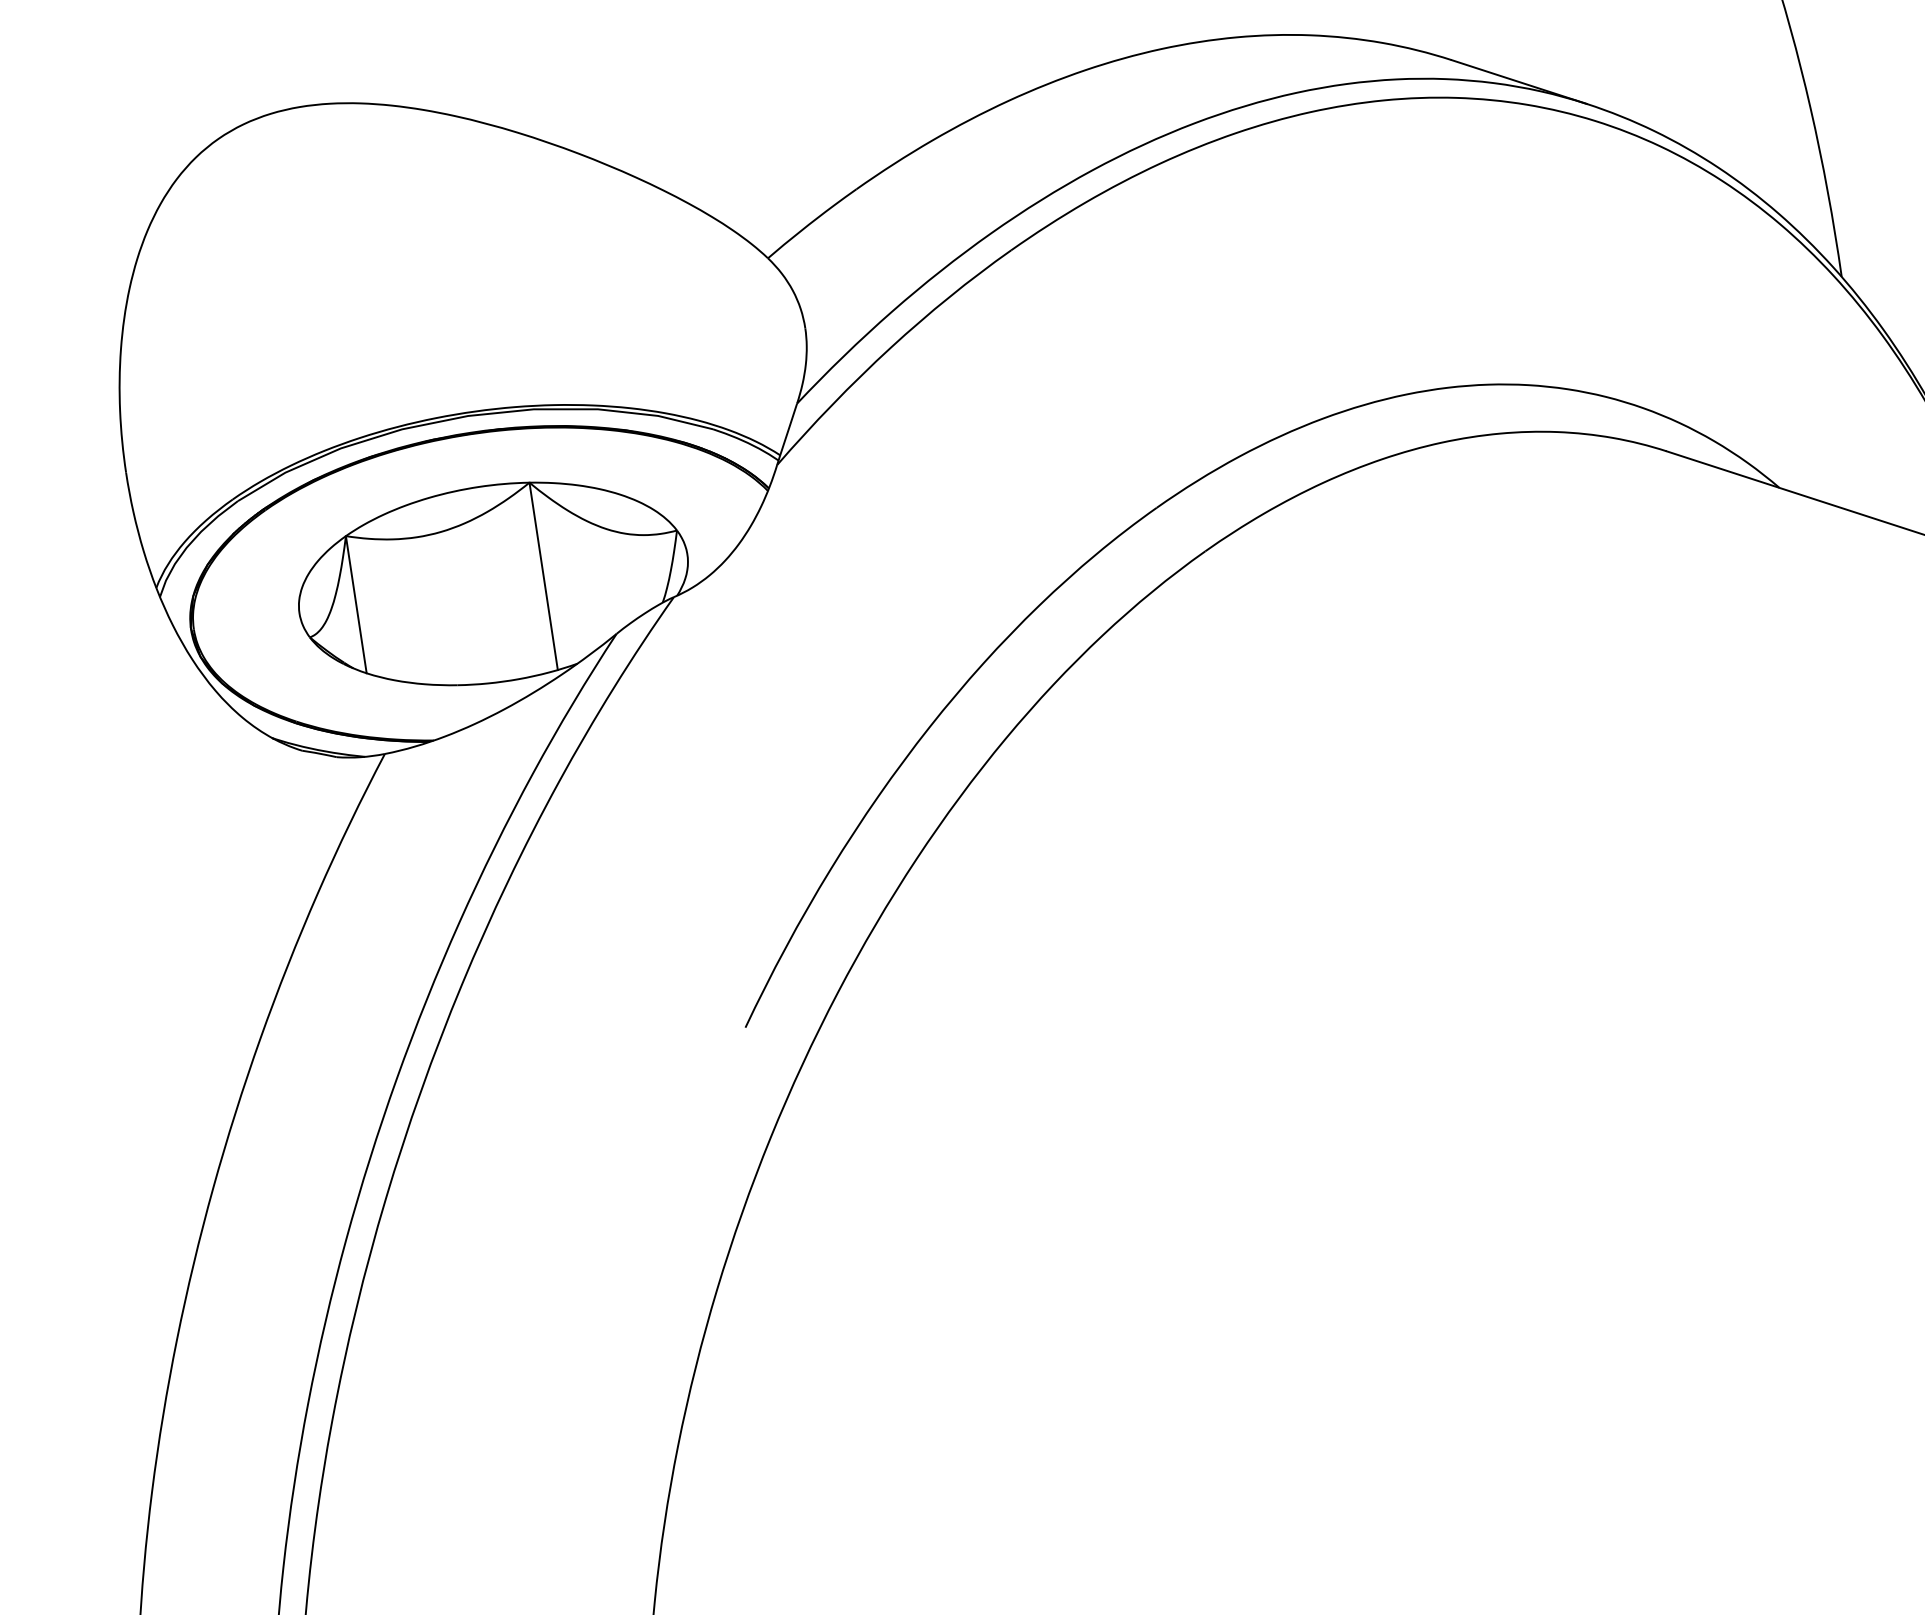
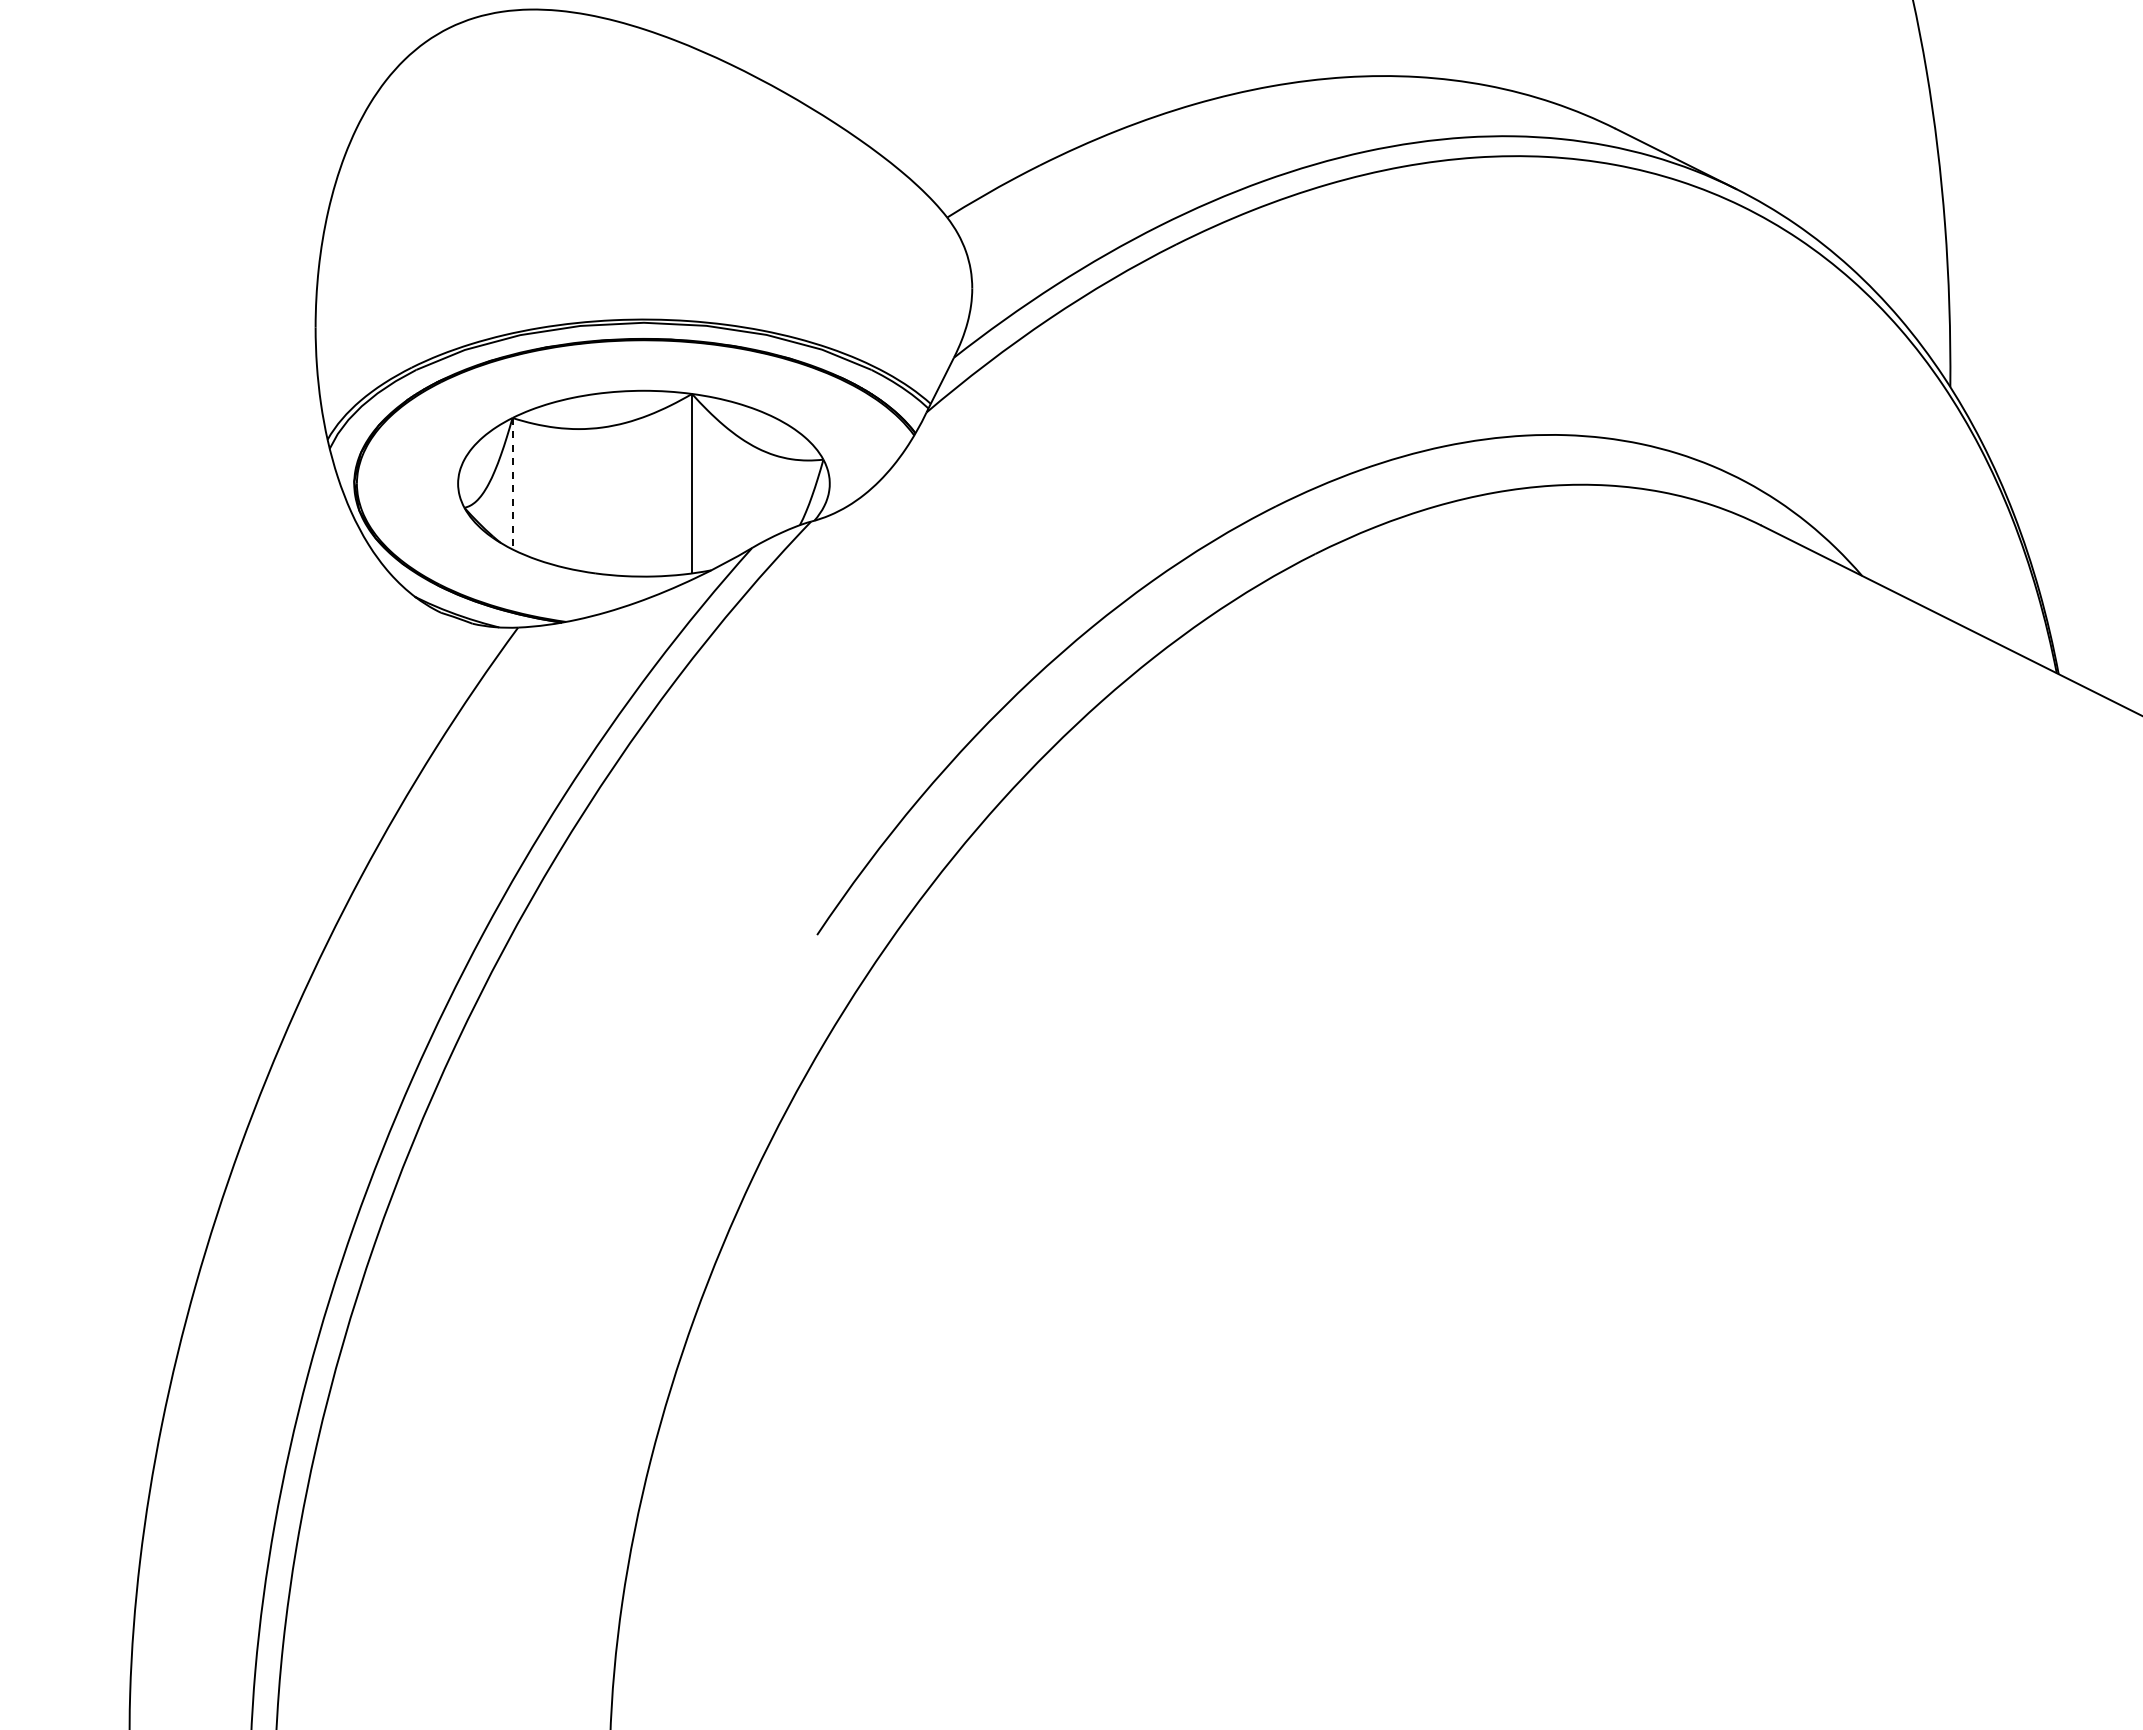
line: (356, 604) -> (512, 483), solid -> dashed

